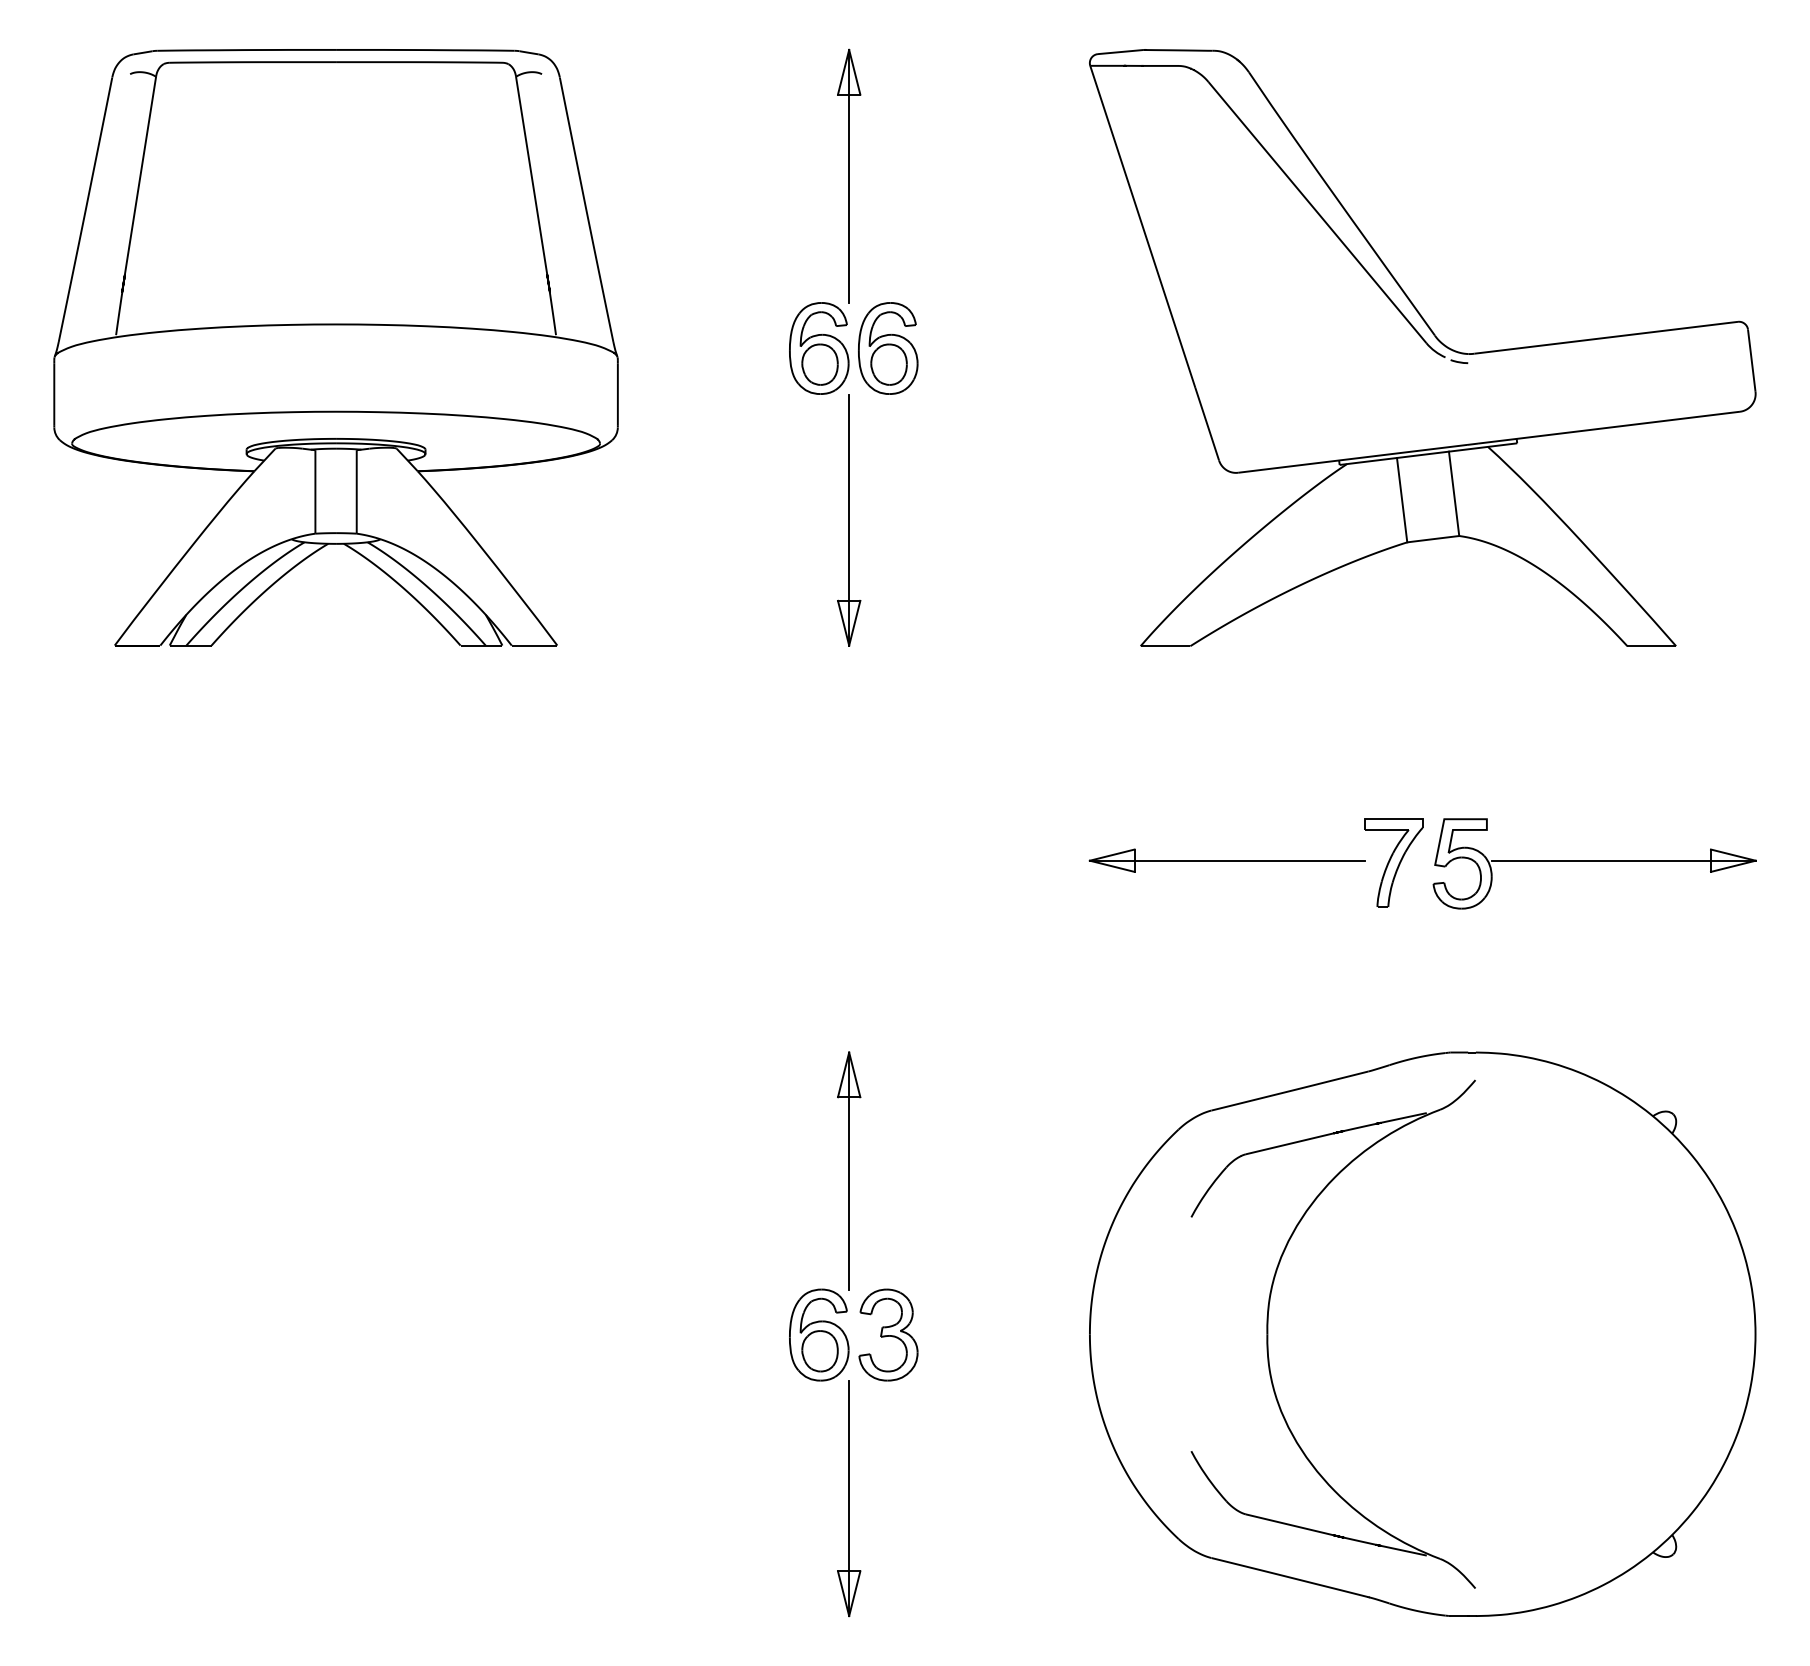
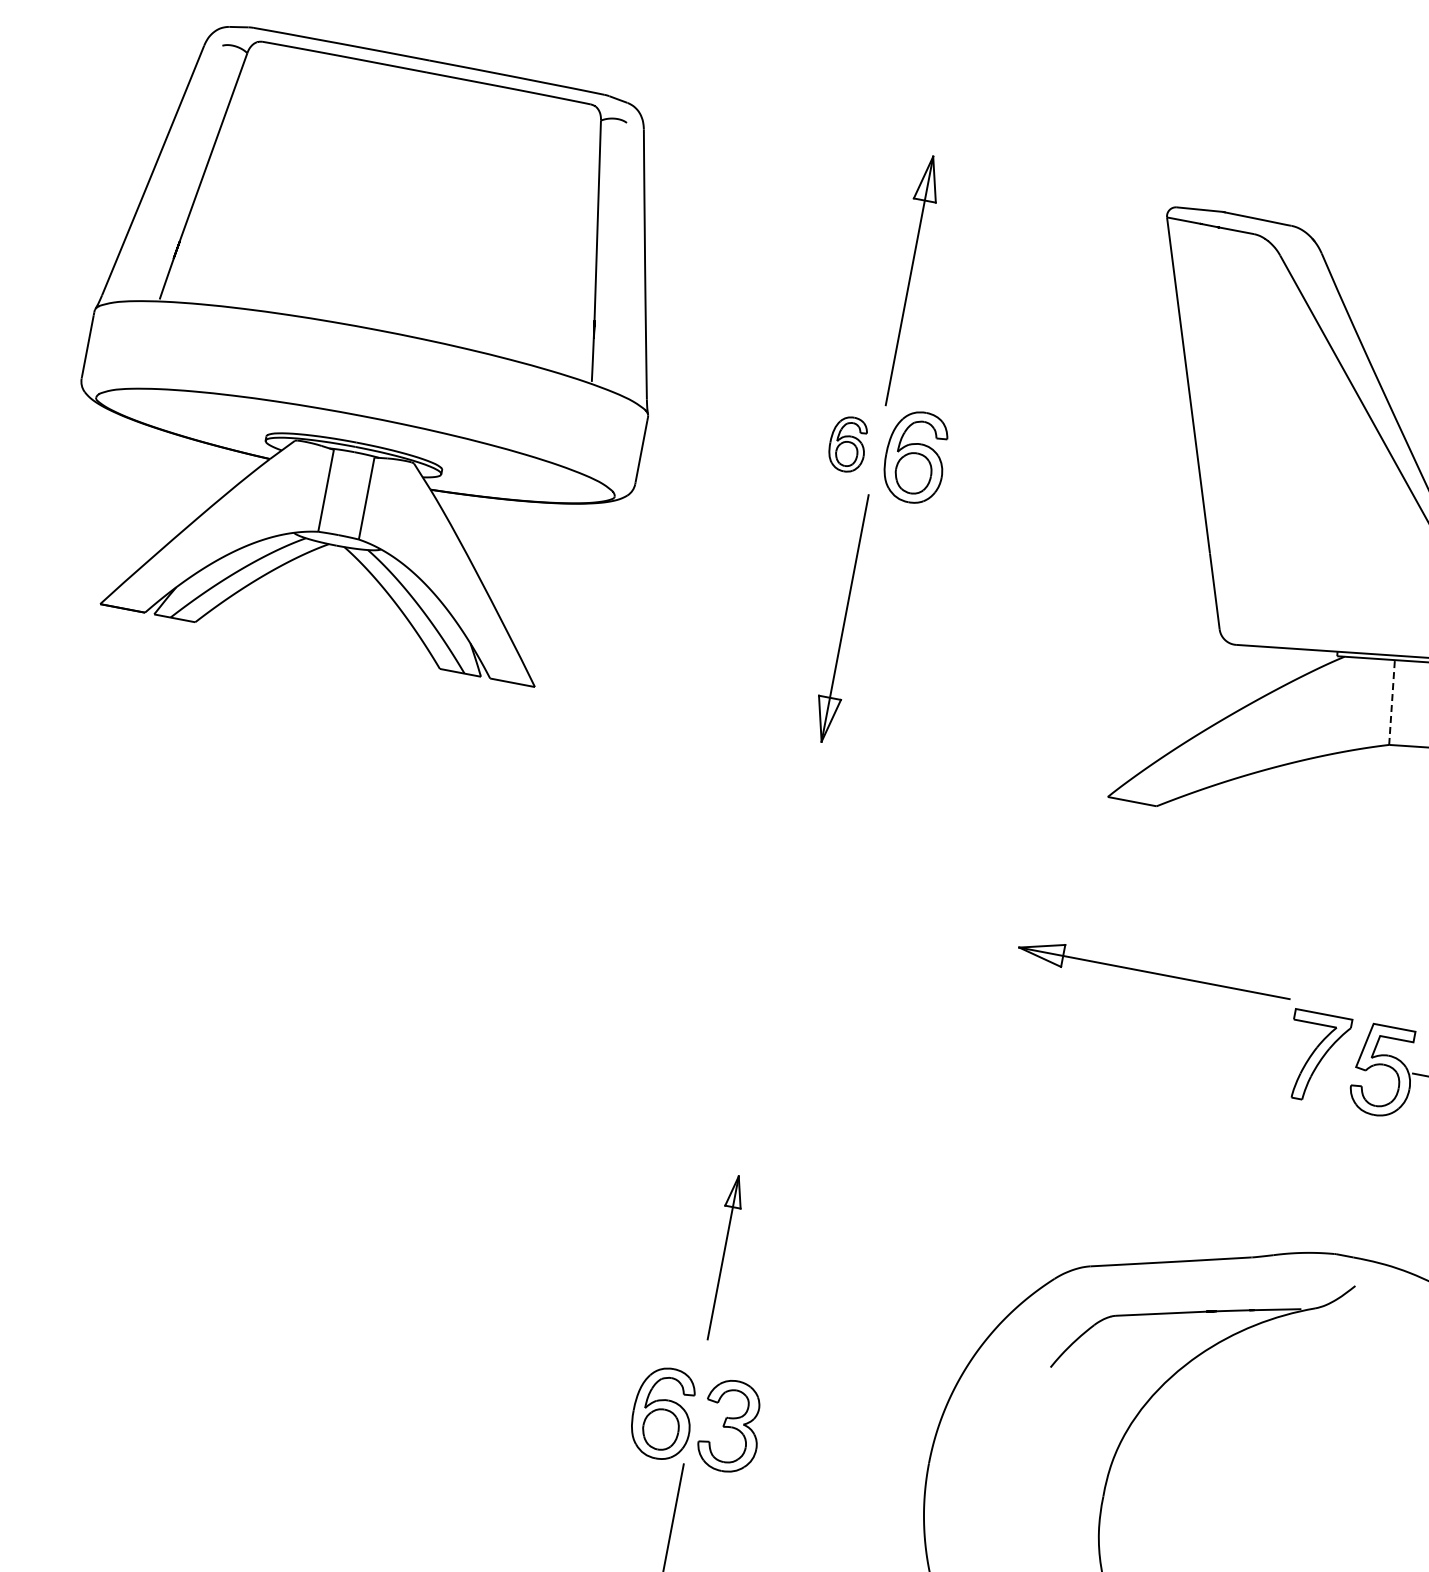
part: (819, 348) -> (848, 444), size x0.6
line: (1402, 499) -> (1392, 701), solid -> dashed
part: (1226, 860) -> (1153, 972), moved
part: (849, 1170) -> (723, 1257), size x0.7

